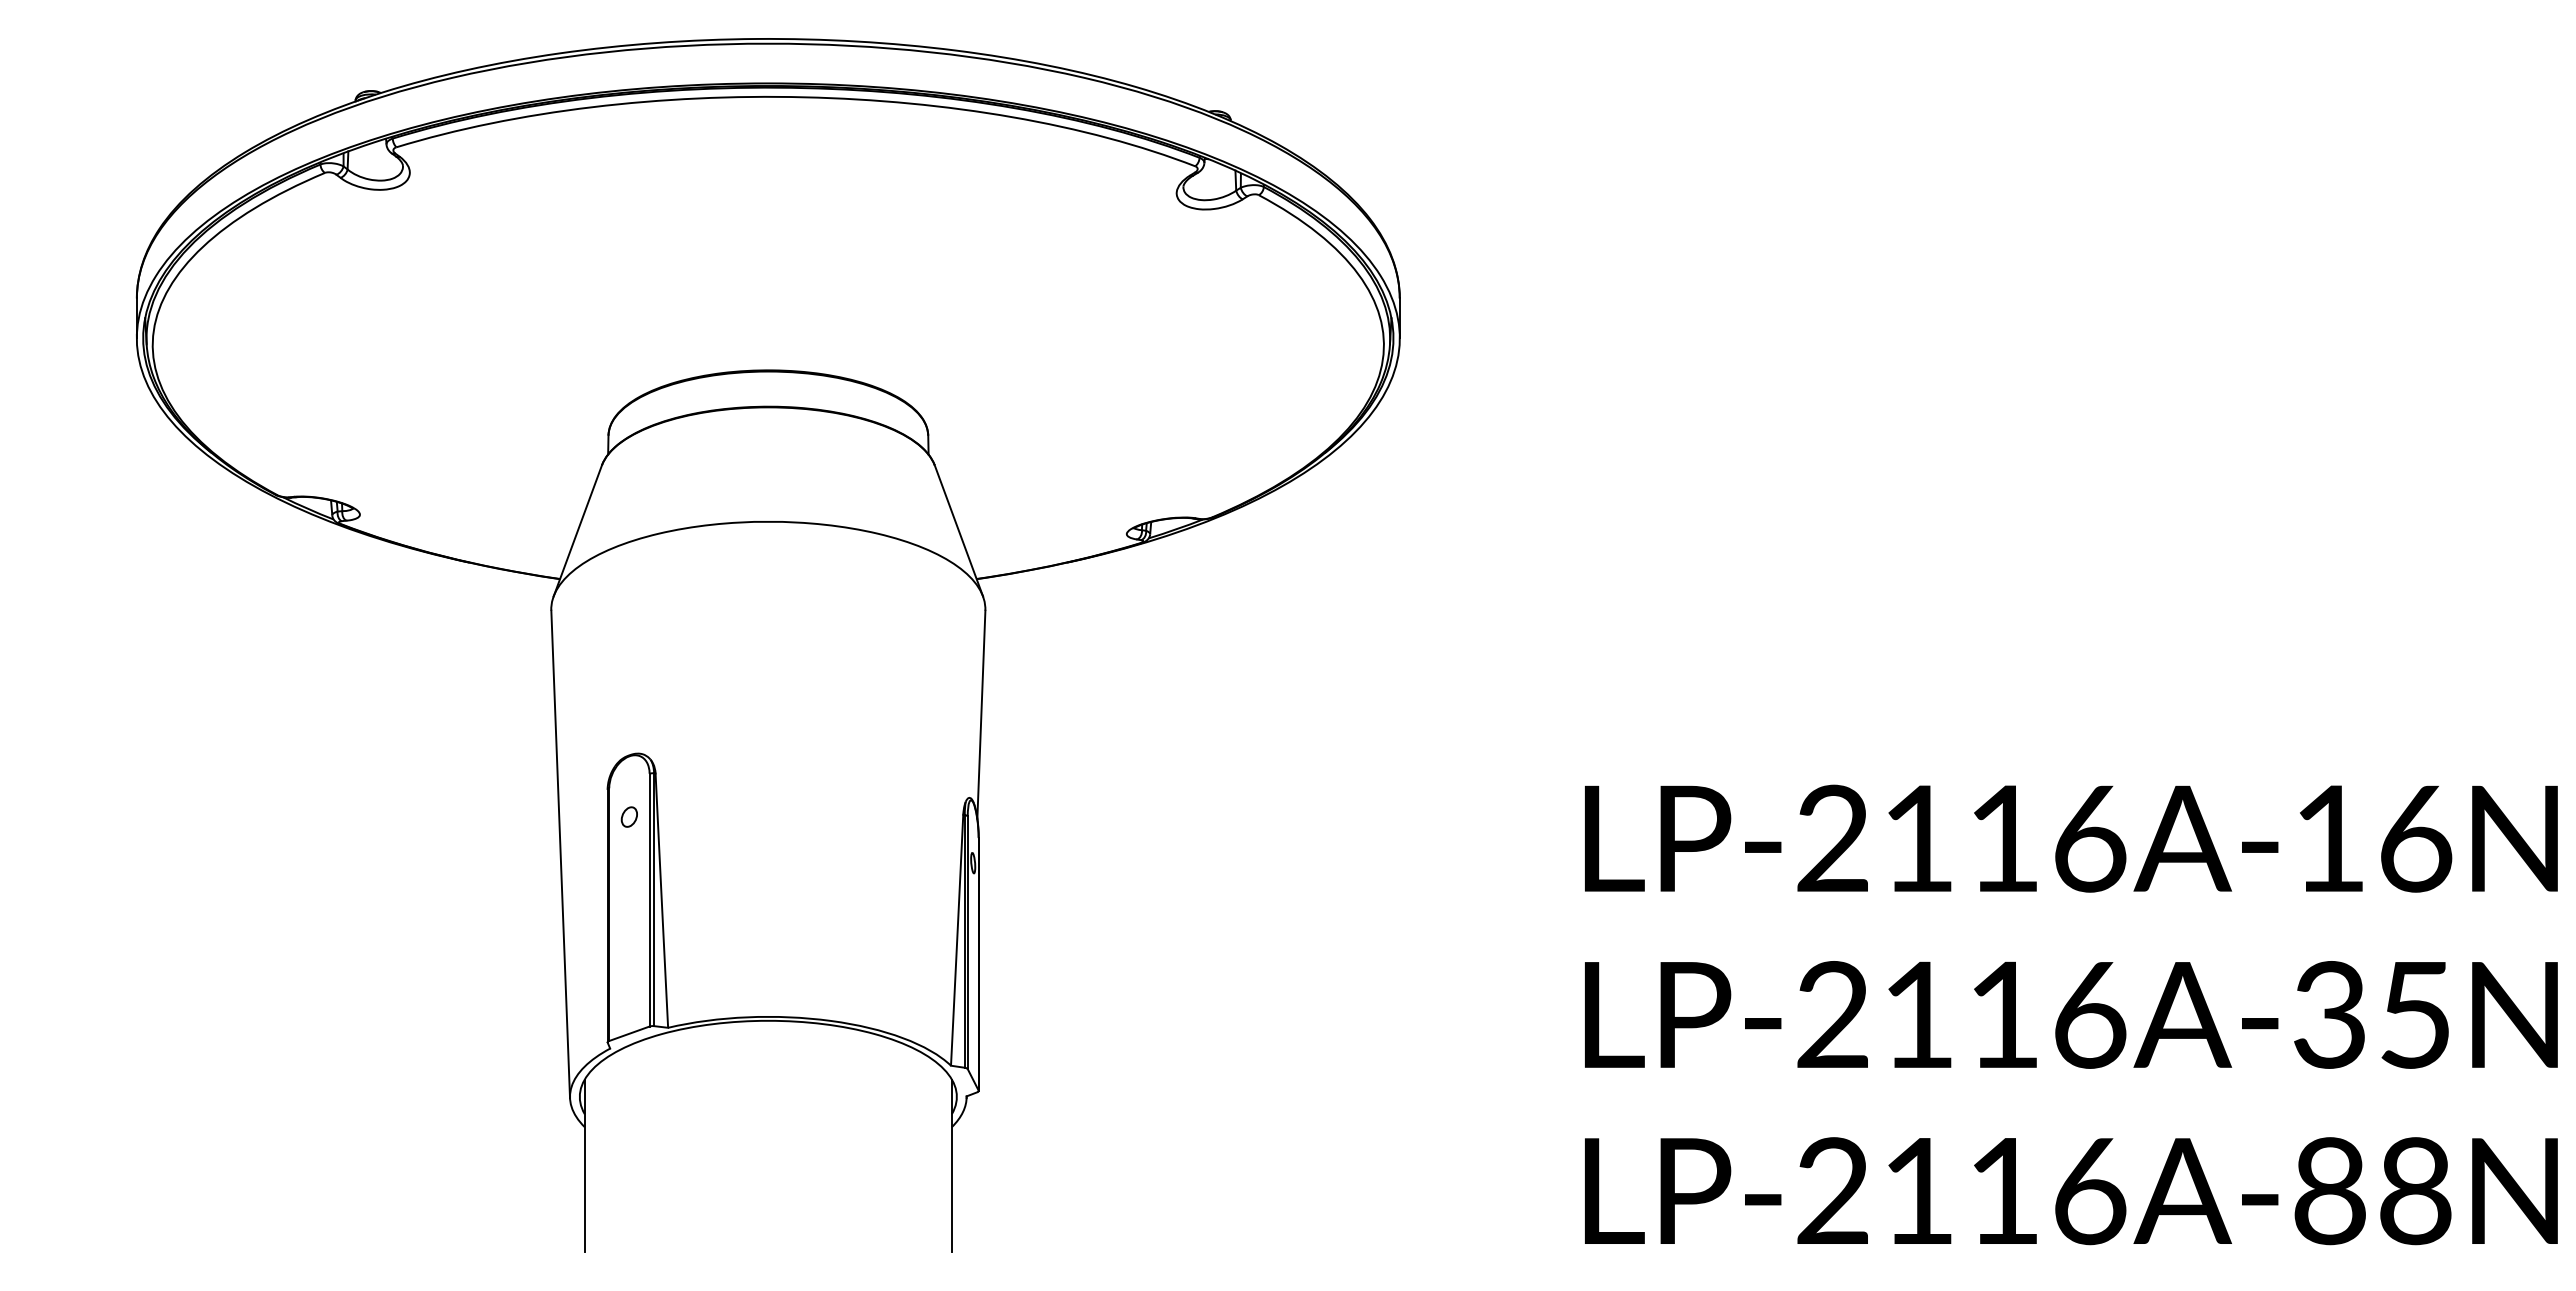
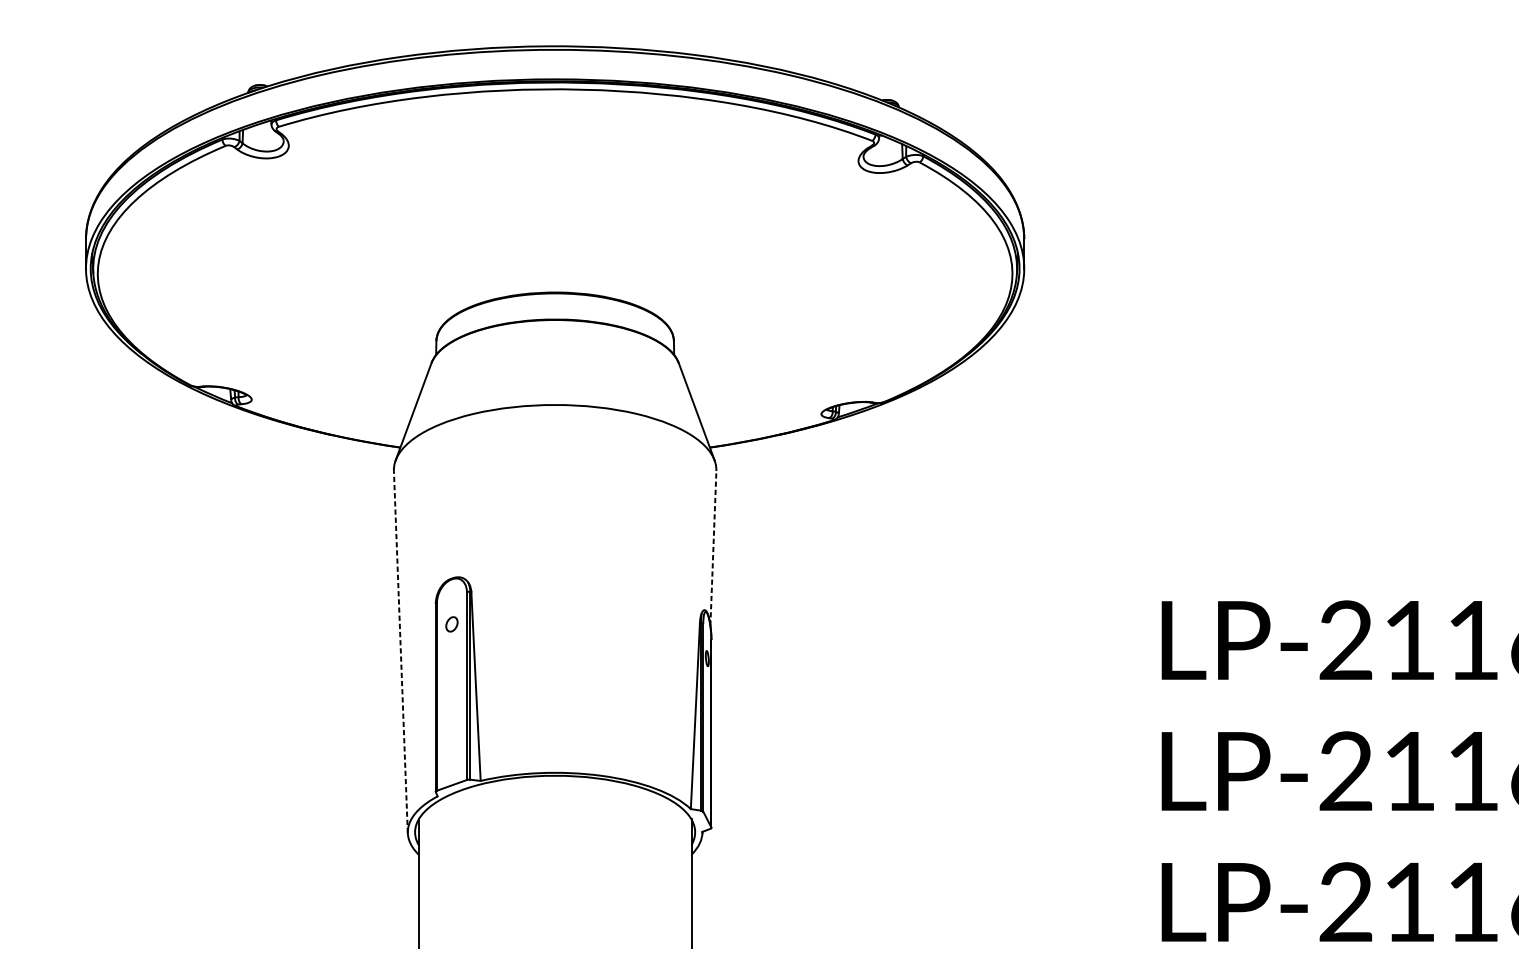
line: (981, 714) -> (713, 548), solid -> dashed
line: (560, 854) -> (400, 652), solid -> dashed

